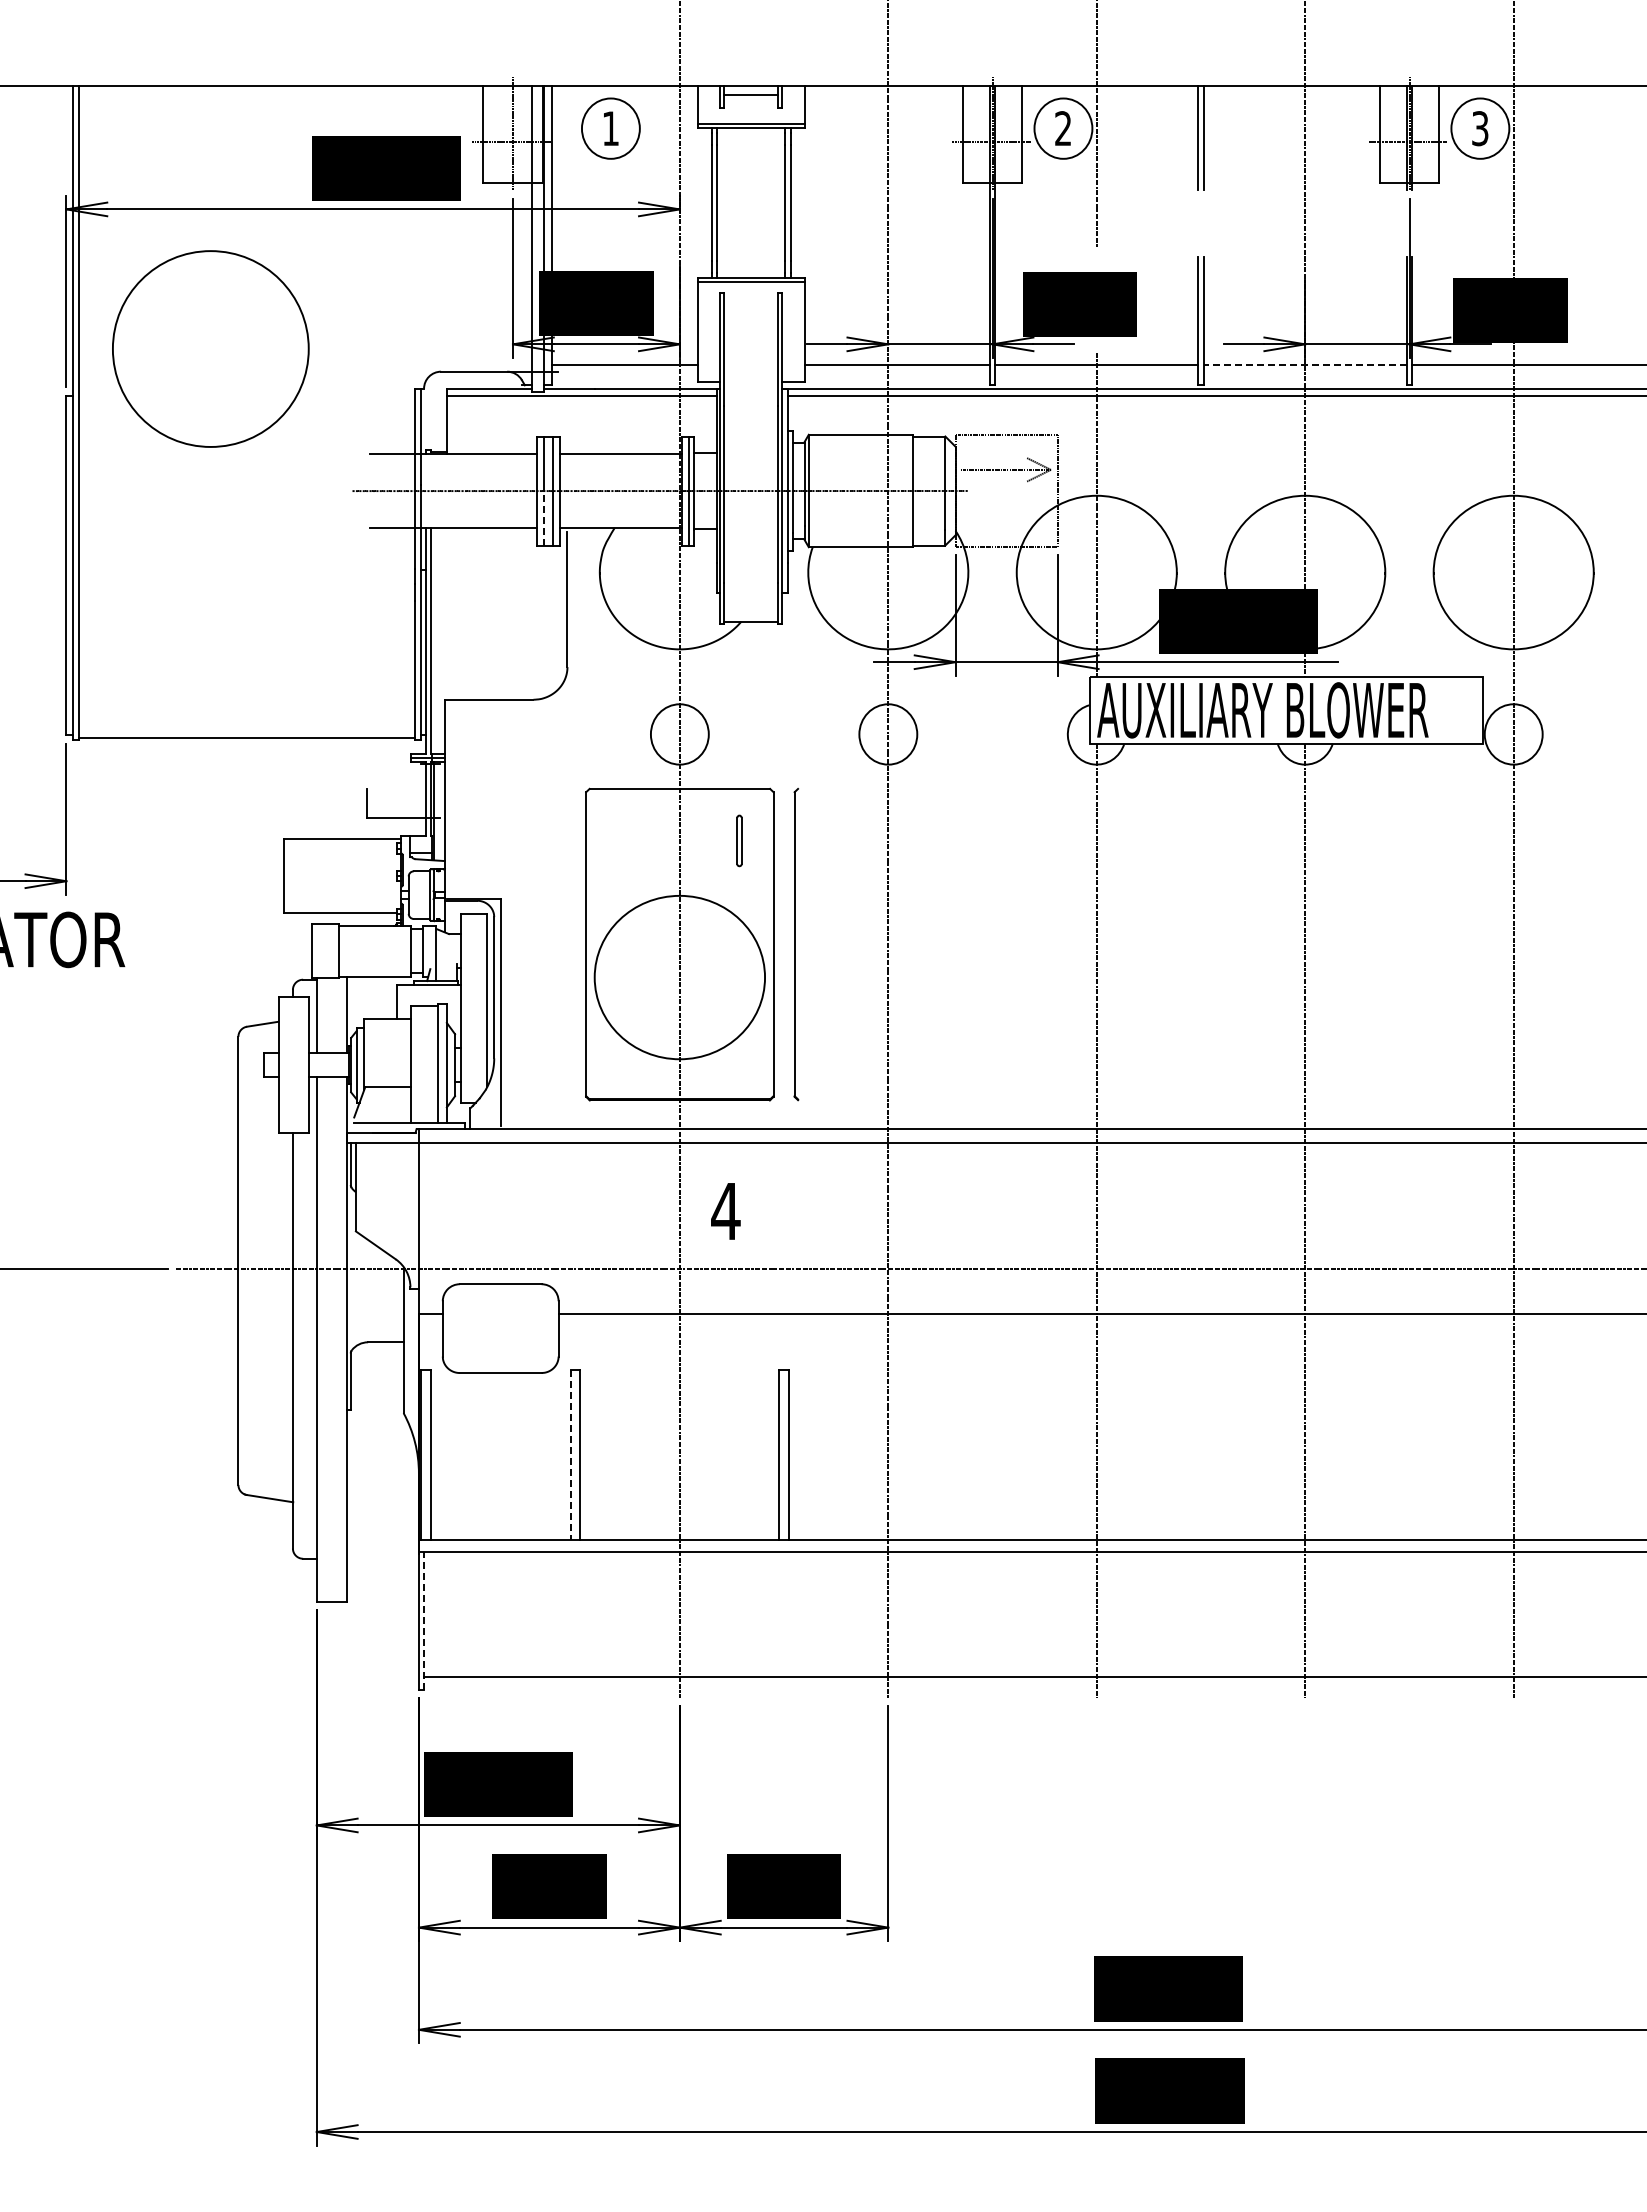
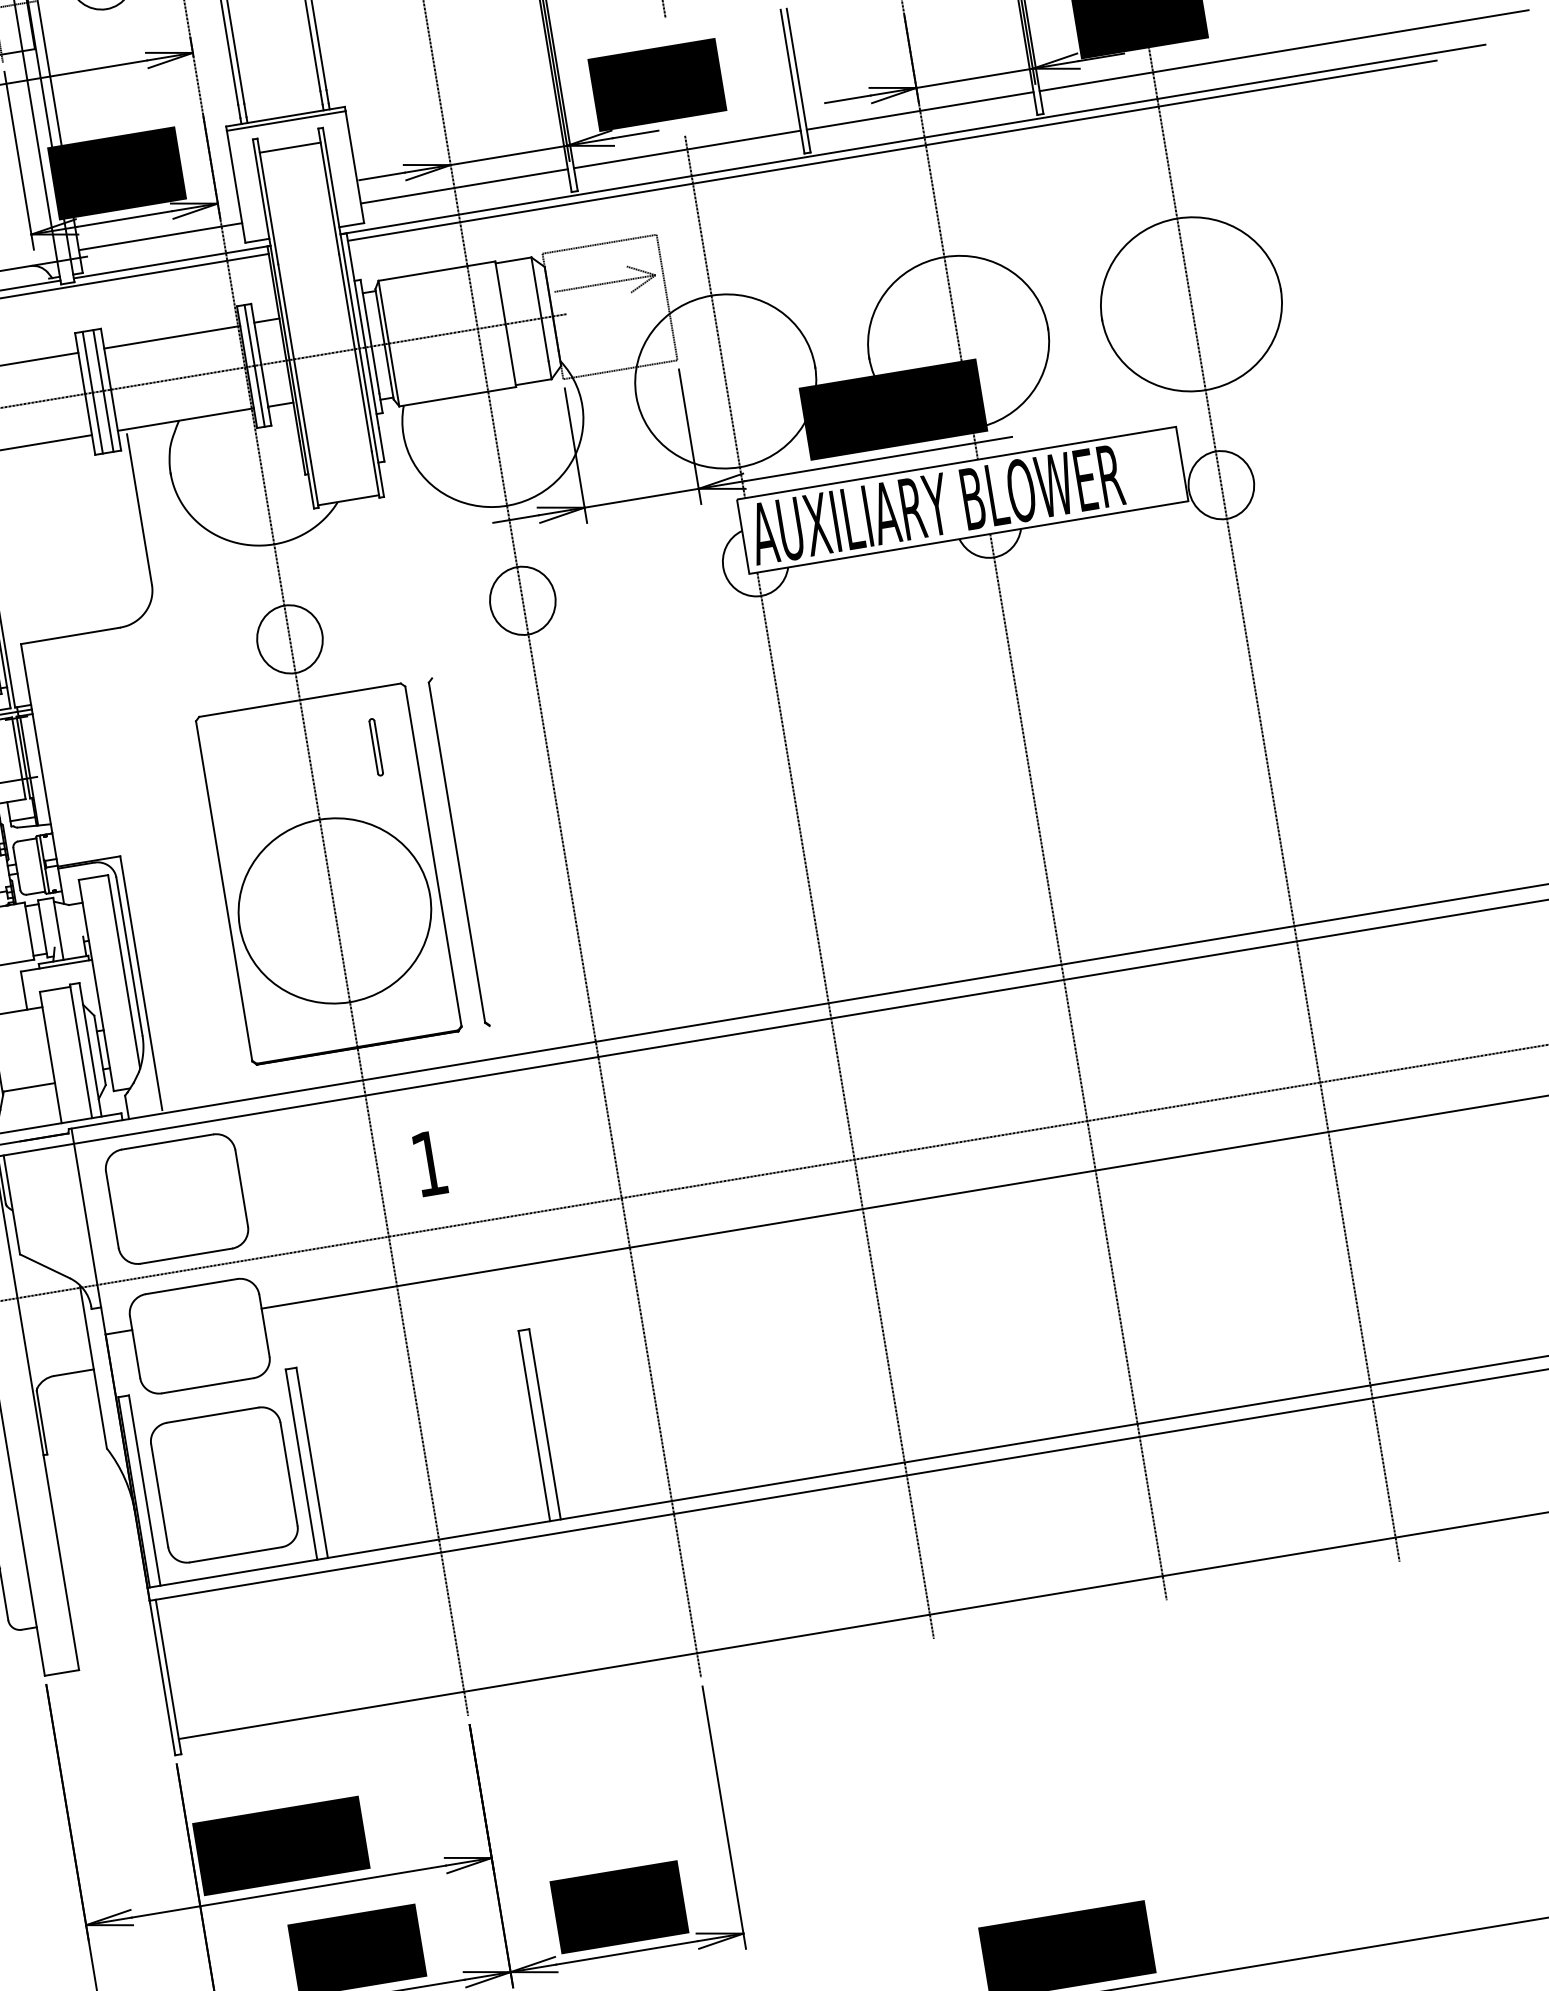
line: (750, 306) -> (289, 148), added
line: (1305, 364) -> (920, 110), dashed -> solid
line: (543, 517) -> (97, 422), dashed -> solid
part: (500, 1205) -> (176, 1198), added
text: (725, 1211) -> (429, 1163), 4 -> 1
line: (570, 1455) -> (301, 1465), dashed -> solid
part: (500, 1461) -> (224, 1484), added
line: (424, 1620) -> (168, 1676), dashed -> solid

